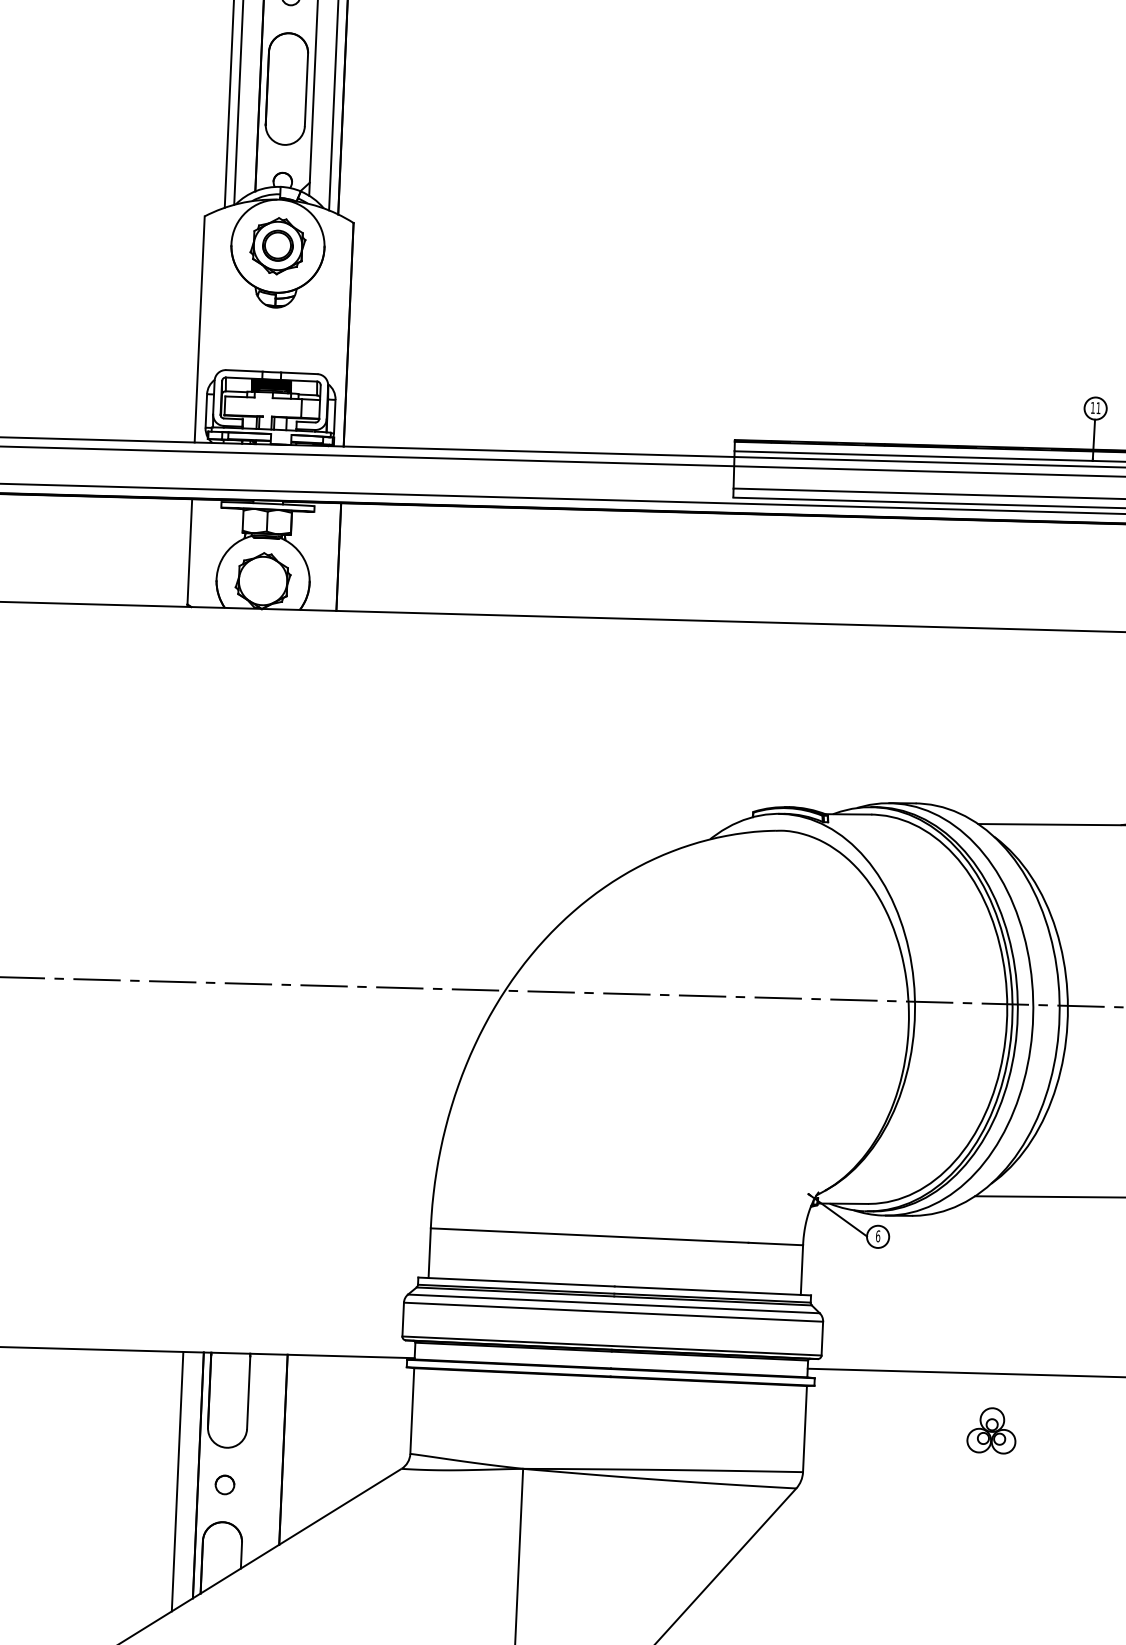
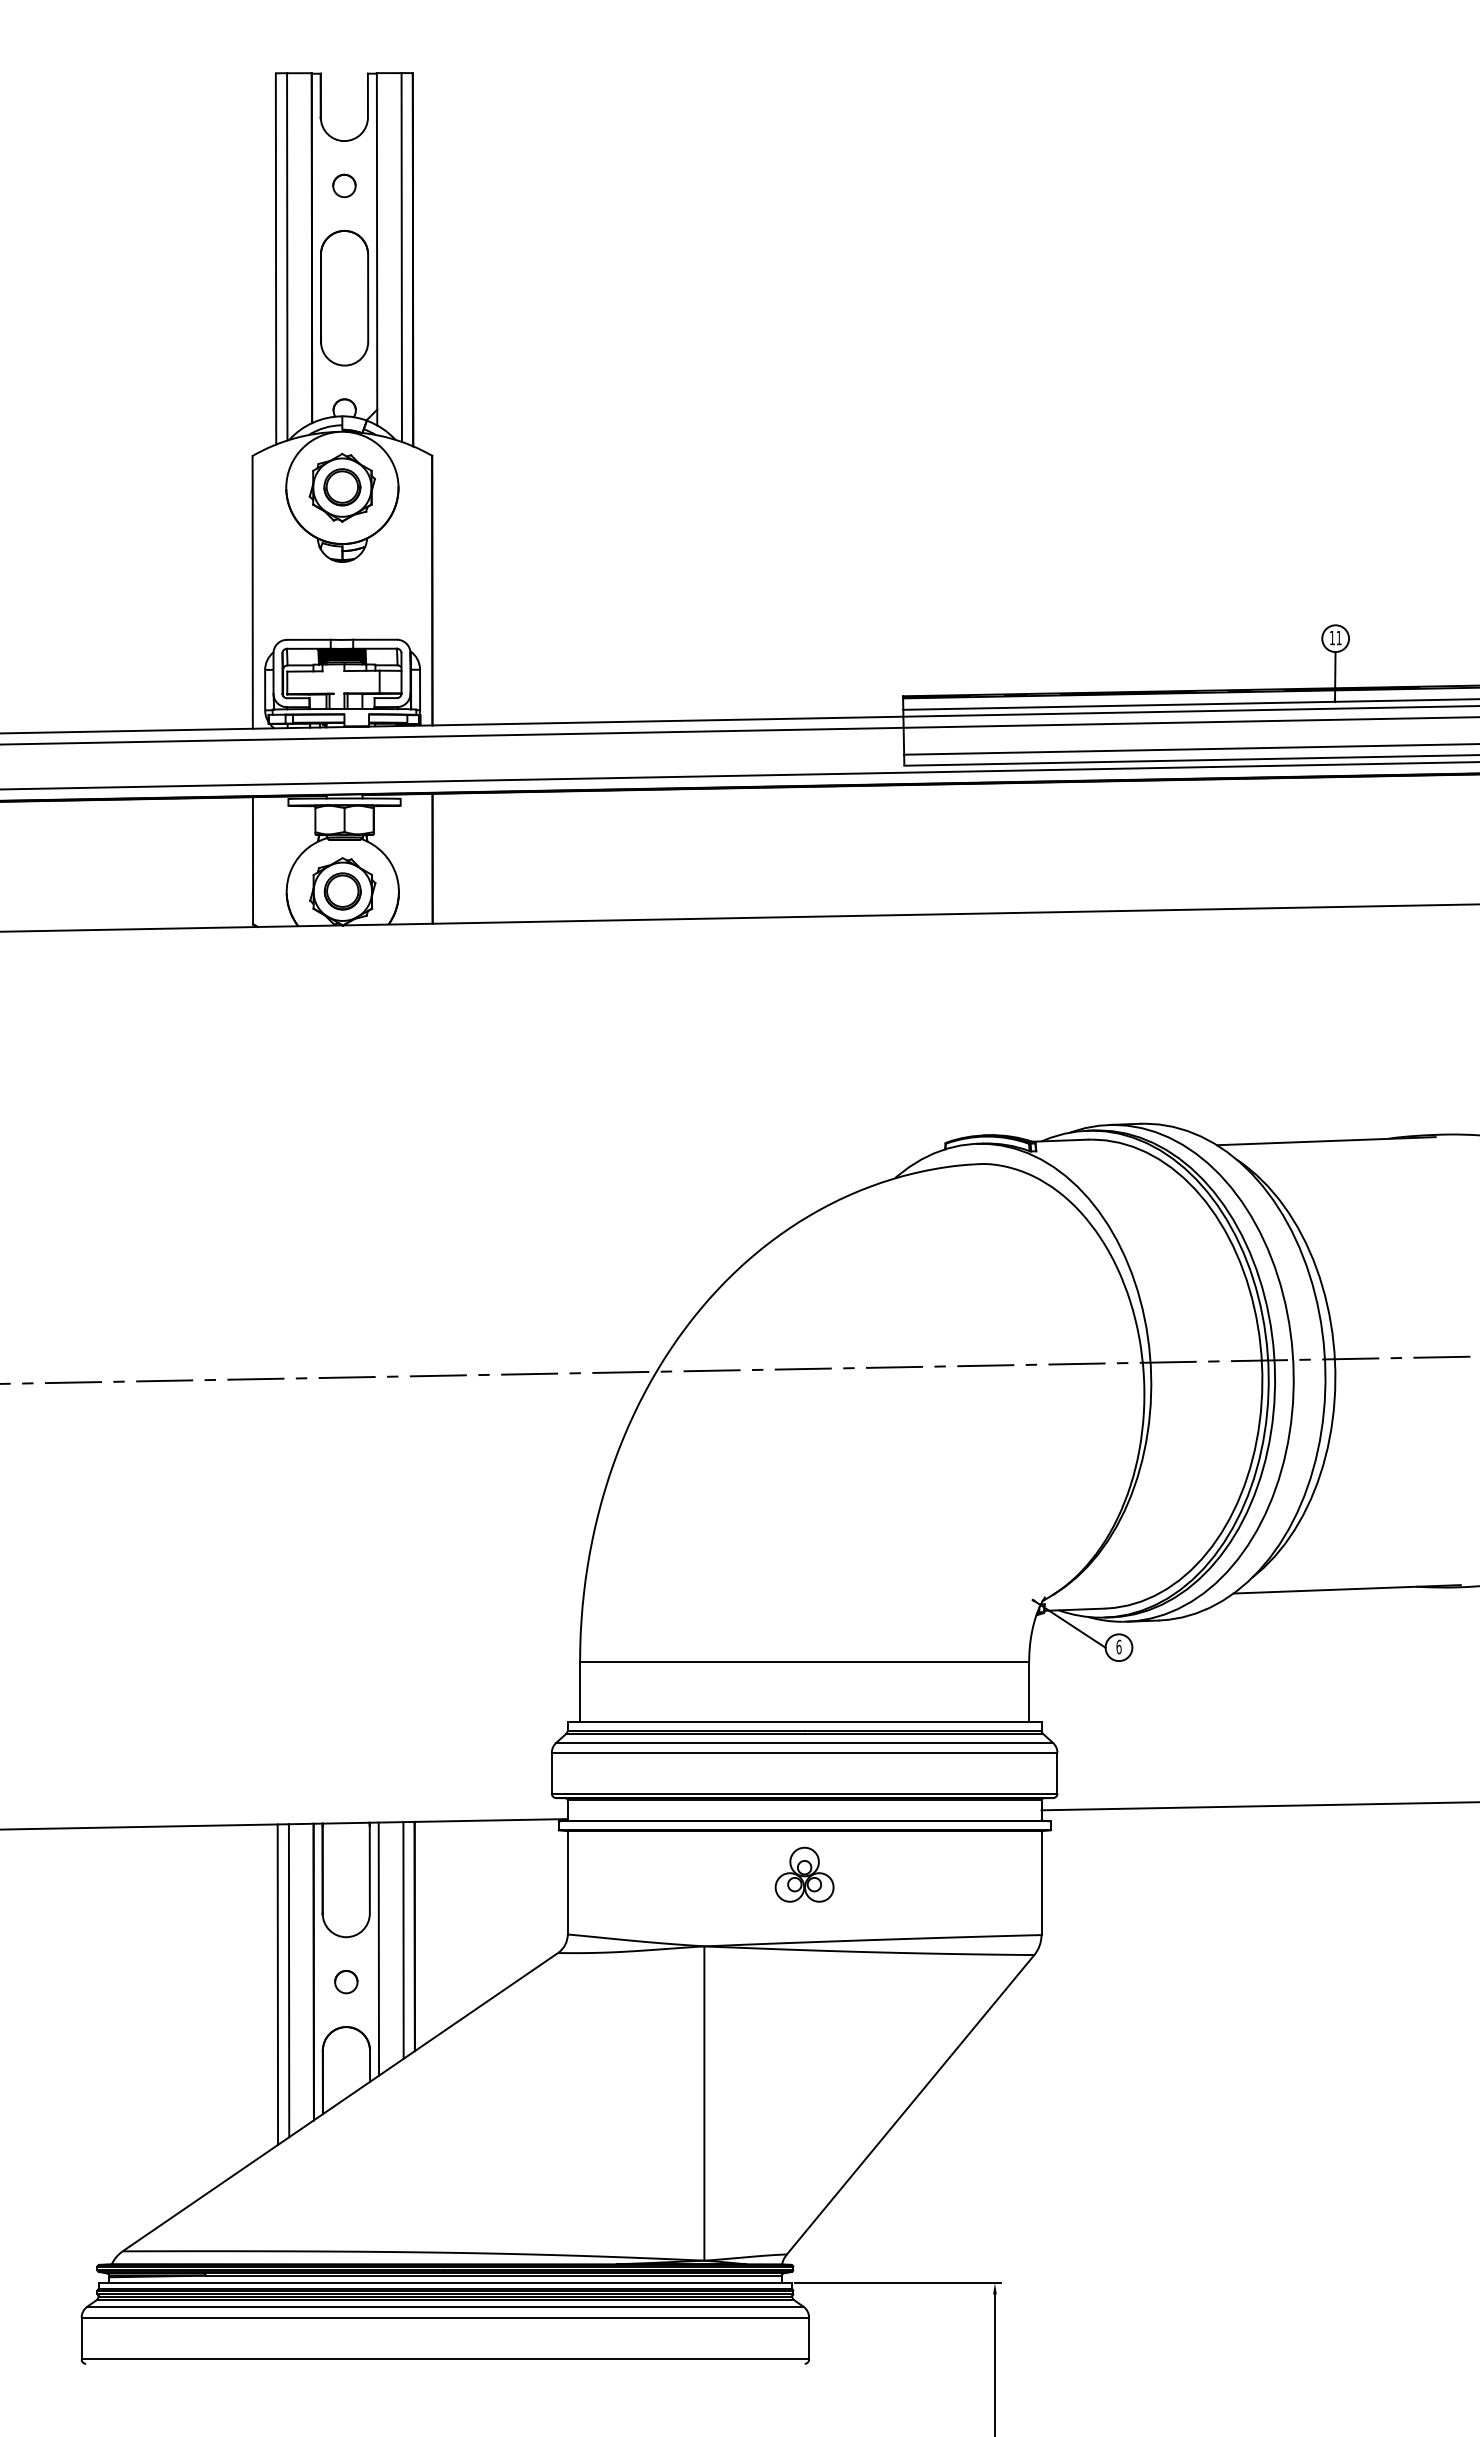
part: (262, 580) -> (342, 891), added
part: (991, 1430) -> (804, 1874), moved
line: (273, 1452) -> (403, 1940), added
line: (252, 1458) -> (378, 1948), added
line: (167, 1484) -> (277, 1984), added

